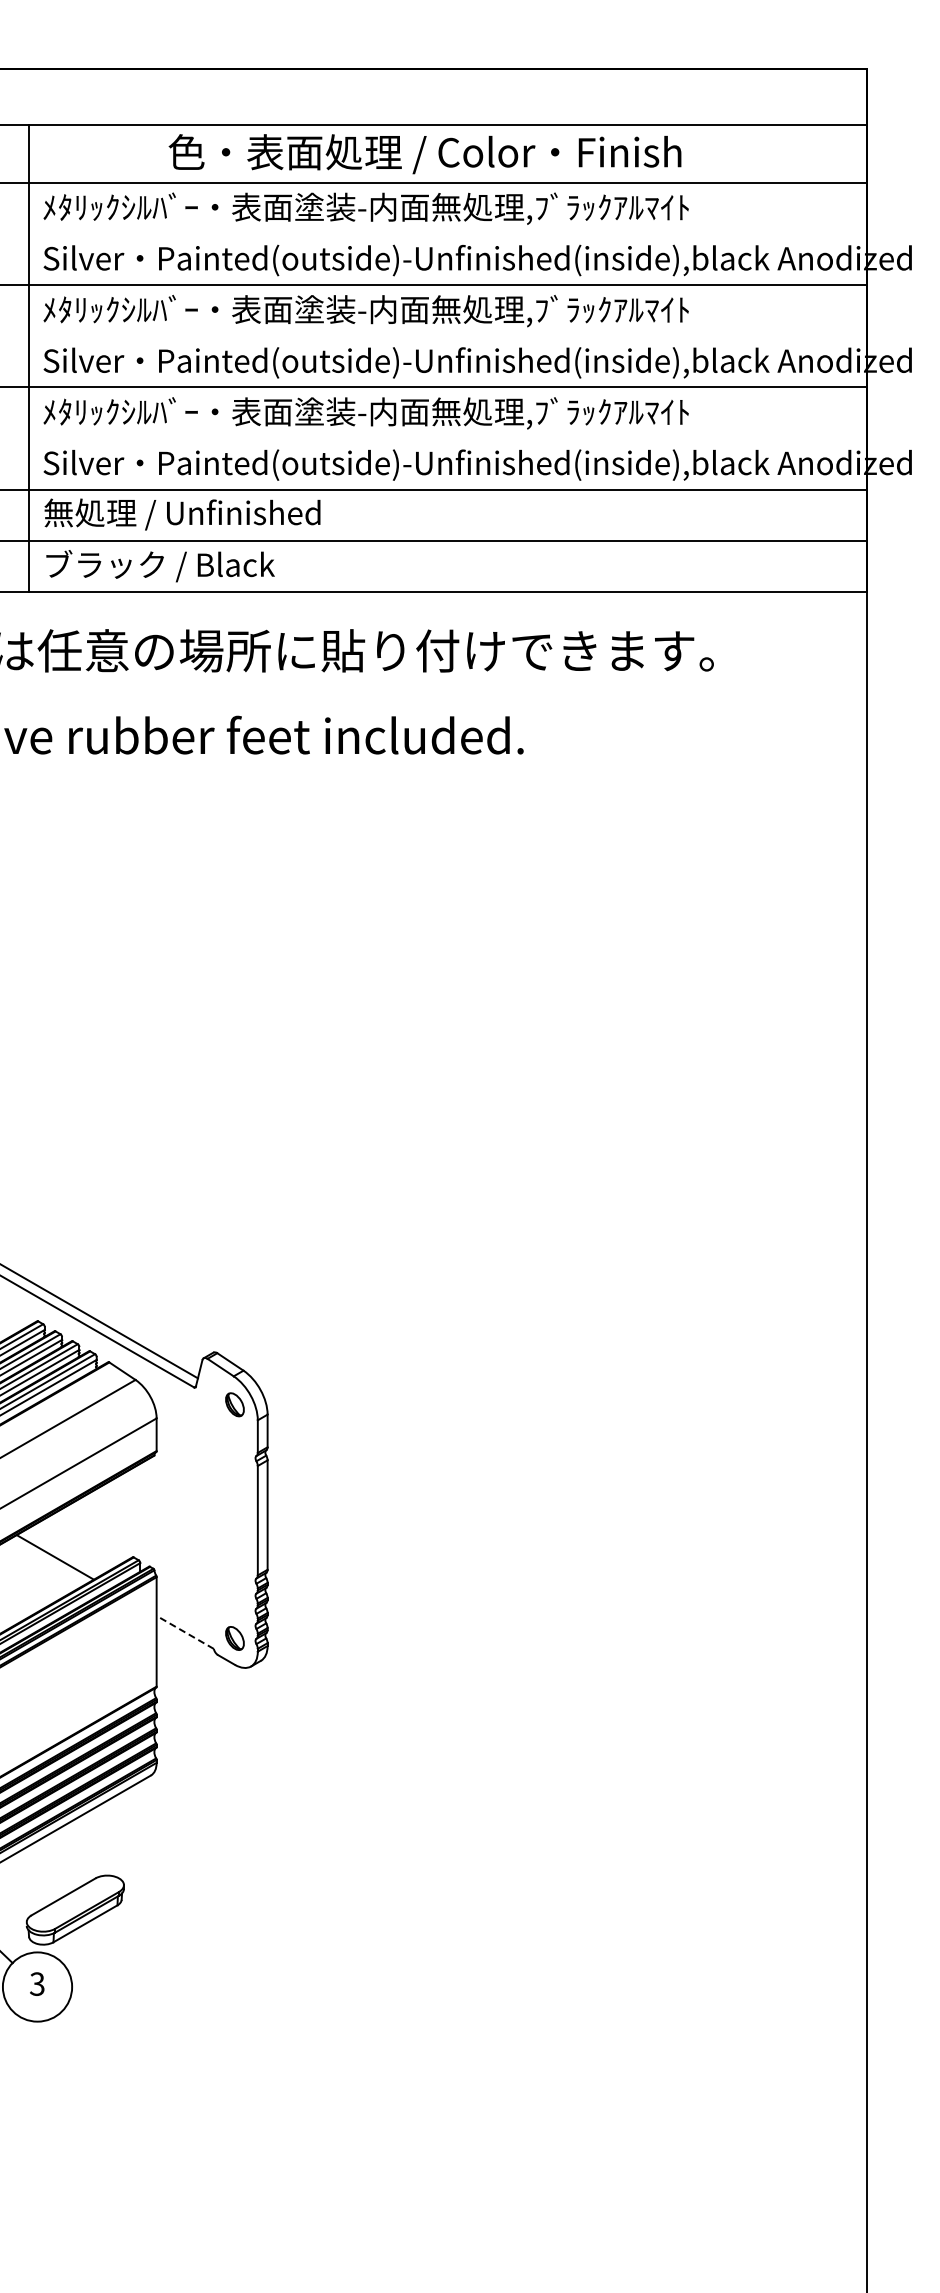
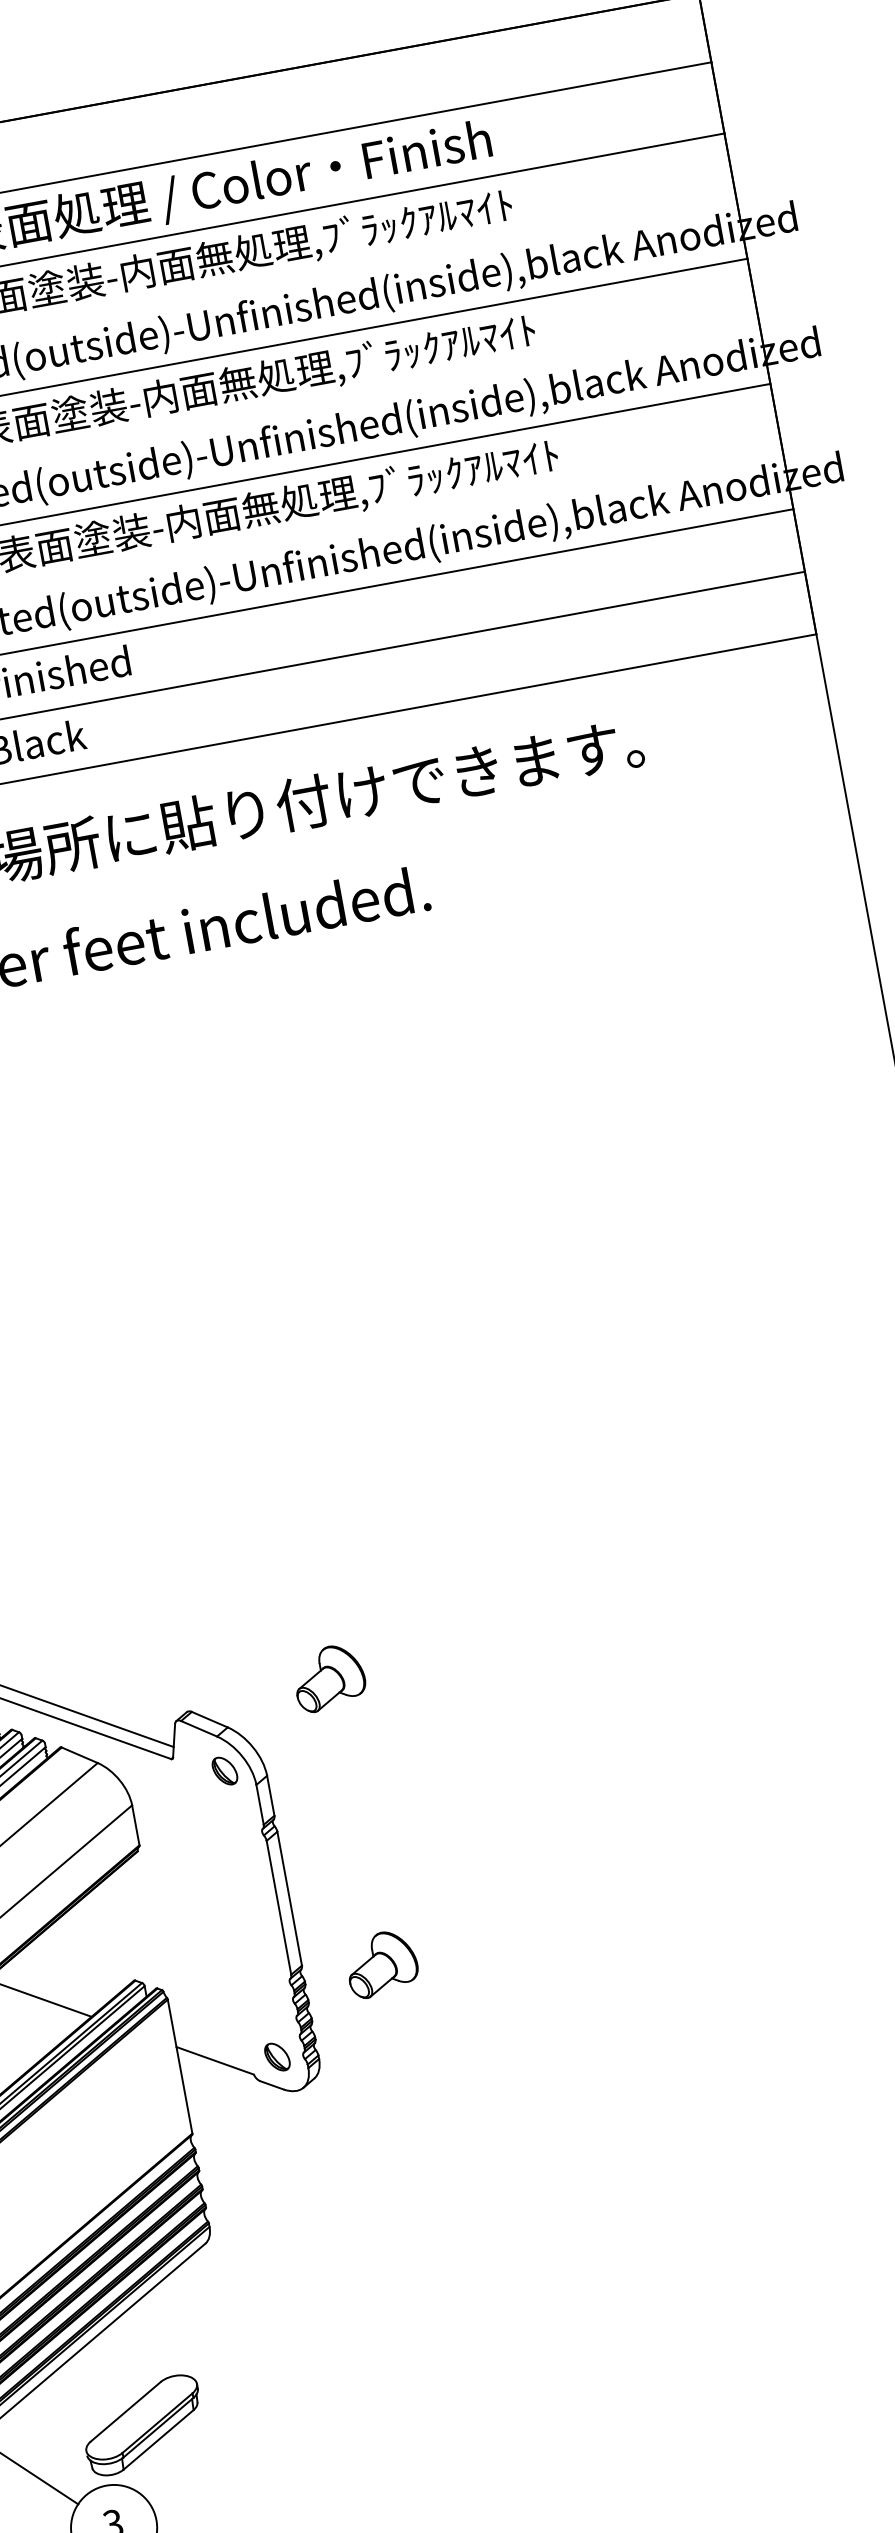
part: (330, 1346) -> (328, 1678), added
part: (330, 1579) -> (381, 1963), added
line: (184, 1632) -> (214, 2061), dashed -> solid

